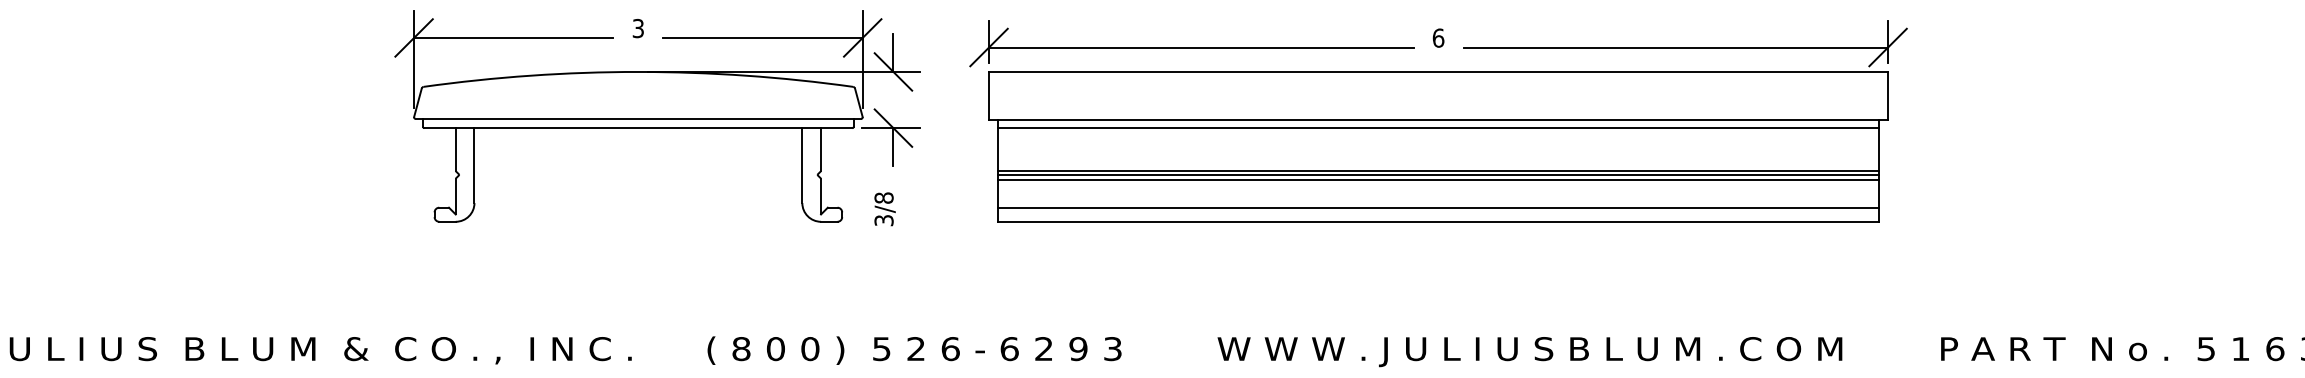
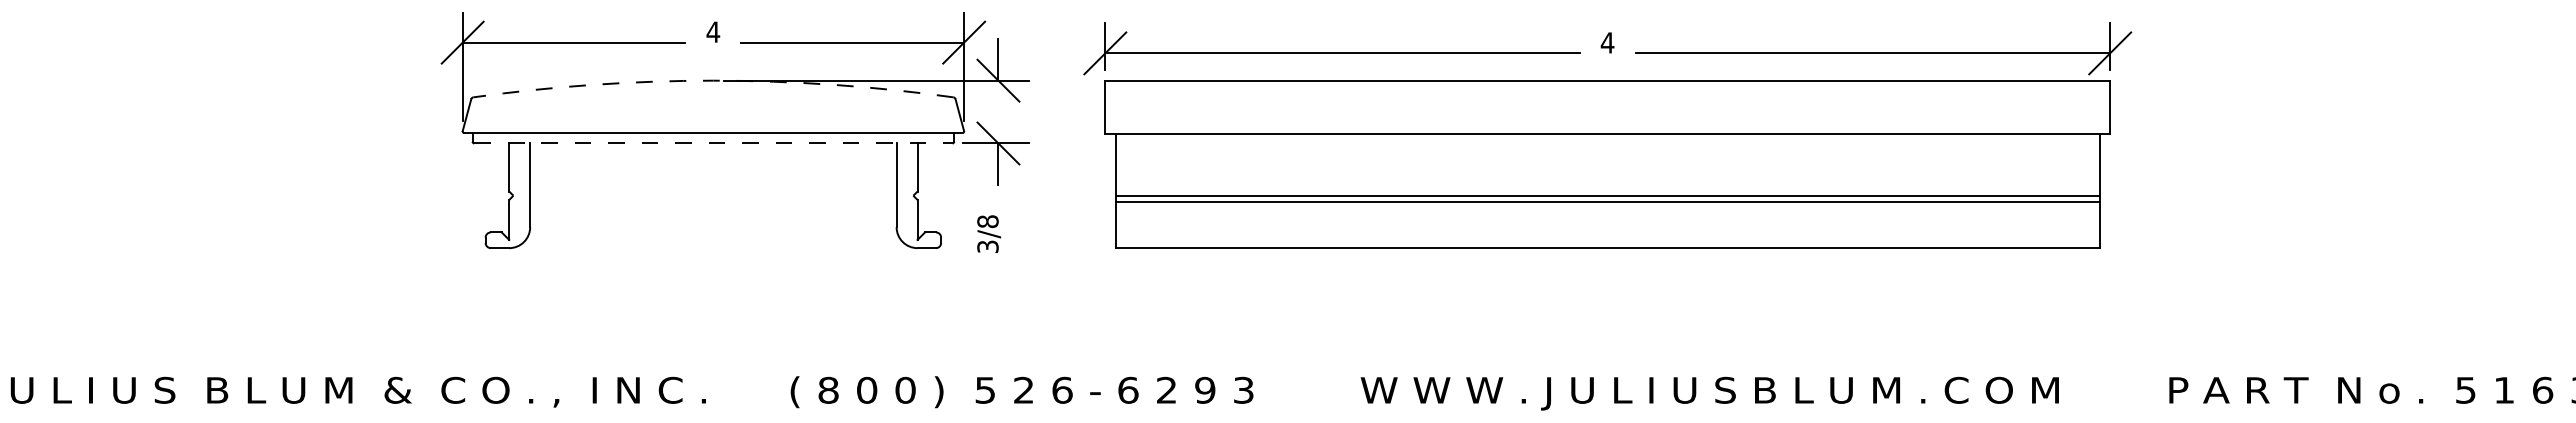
text: (638, 27) -> (713, 31), 3 -> 4
text: (1438, 37) -> (1607, 42), 6 -> 4
arc: (638, 71) -> (713, 80), solid -> dashed
line: (638, 128) -> (713, 143), solid -> dashed
line: (1438, 128) -> (1607, 143), removed
line: (1438, 171) -> (1607, 191), removed
line: (1438, 207) -> (1607, 232), removed

